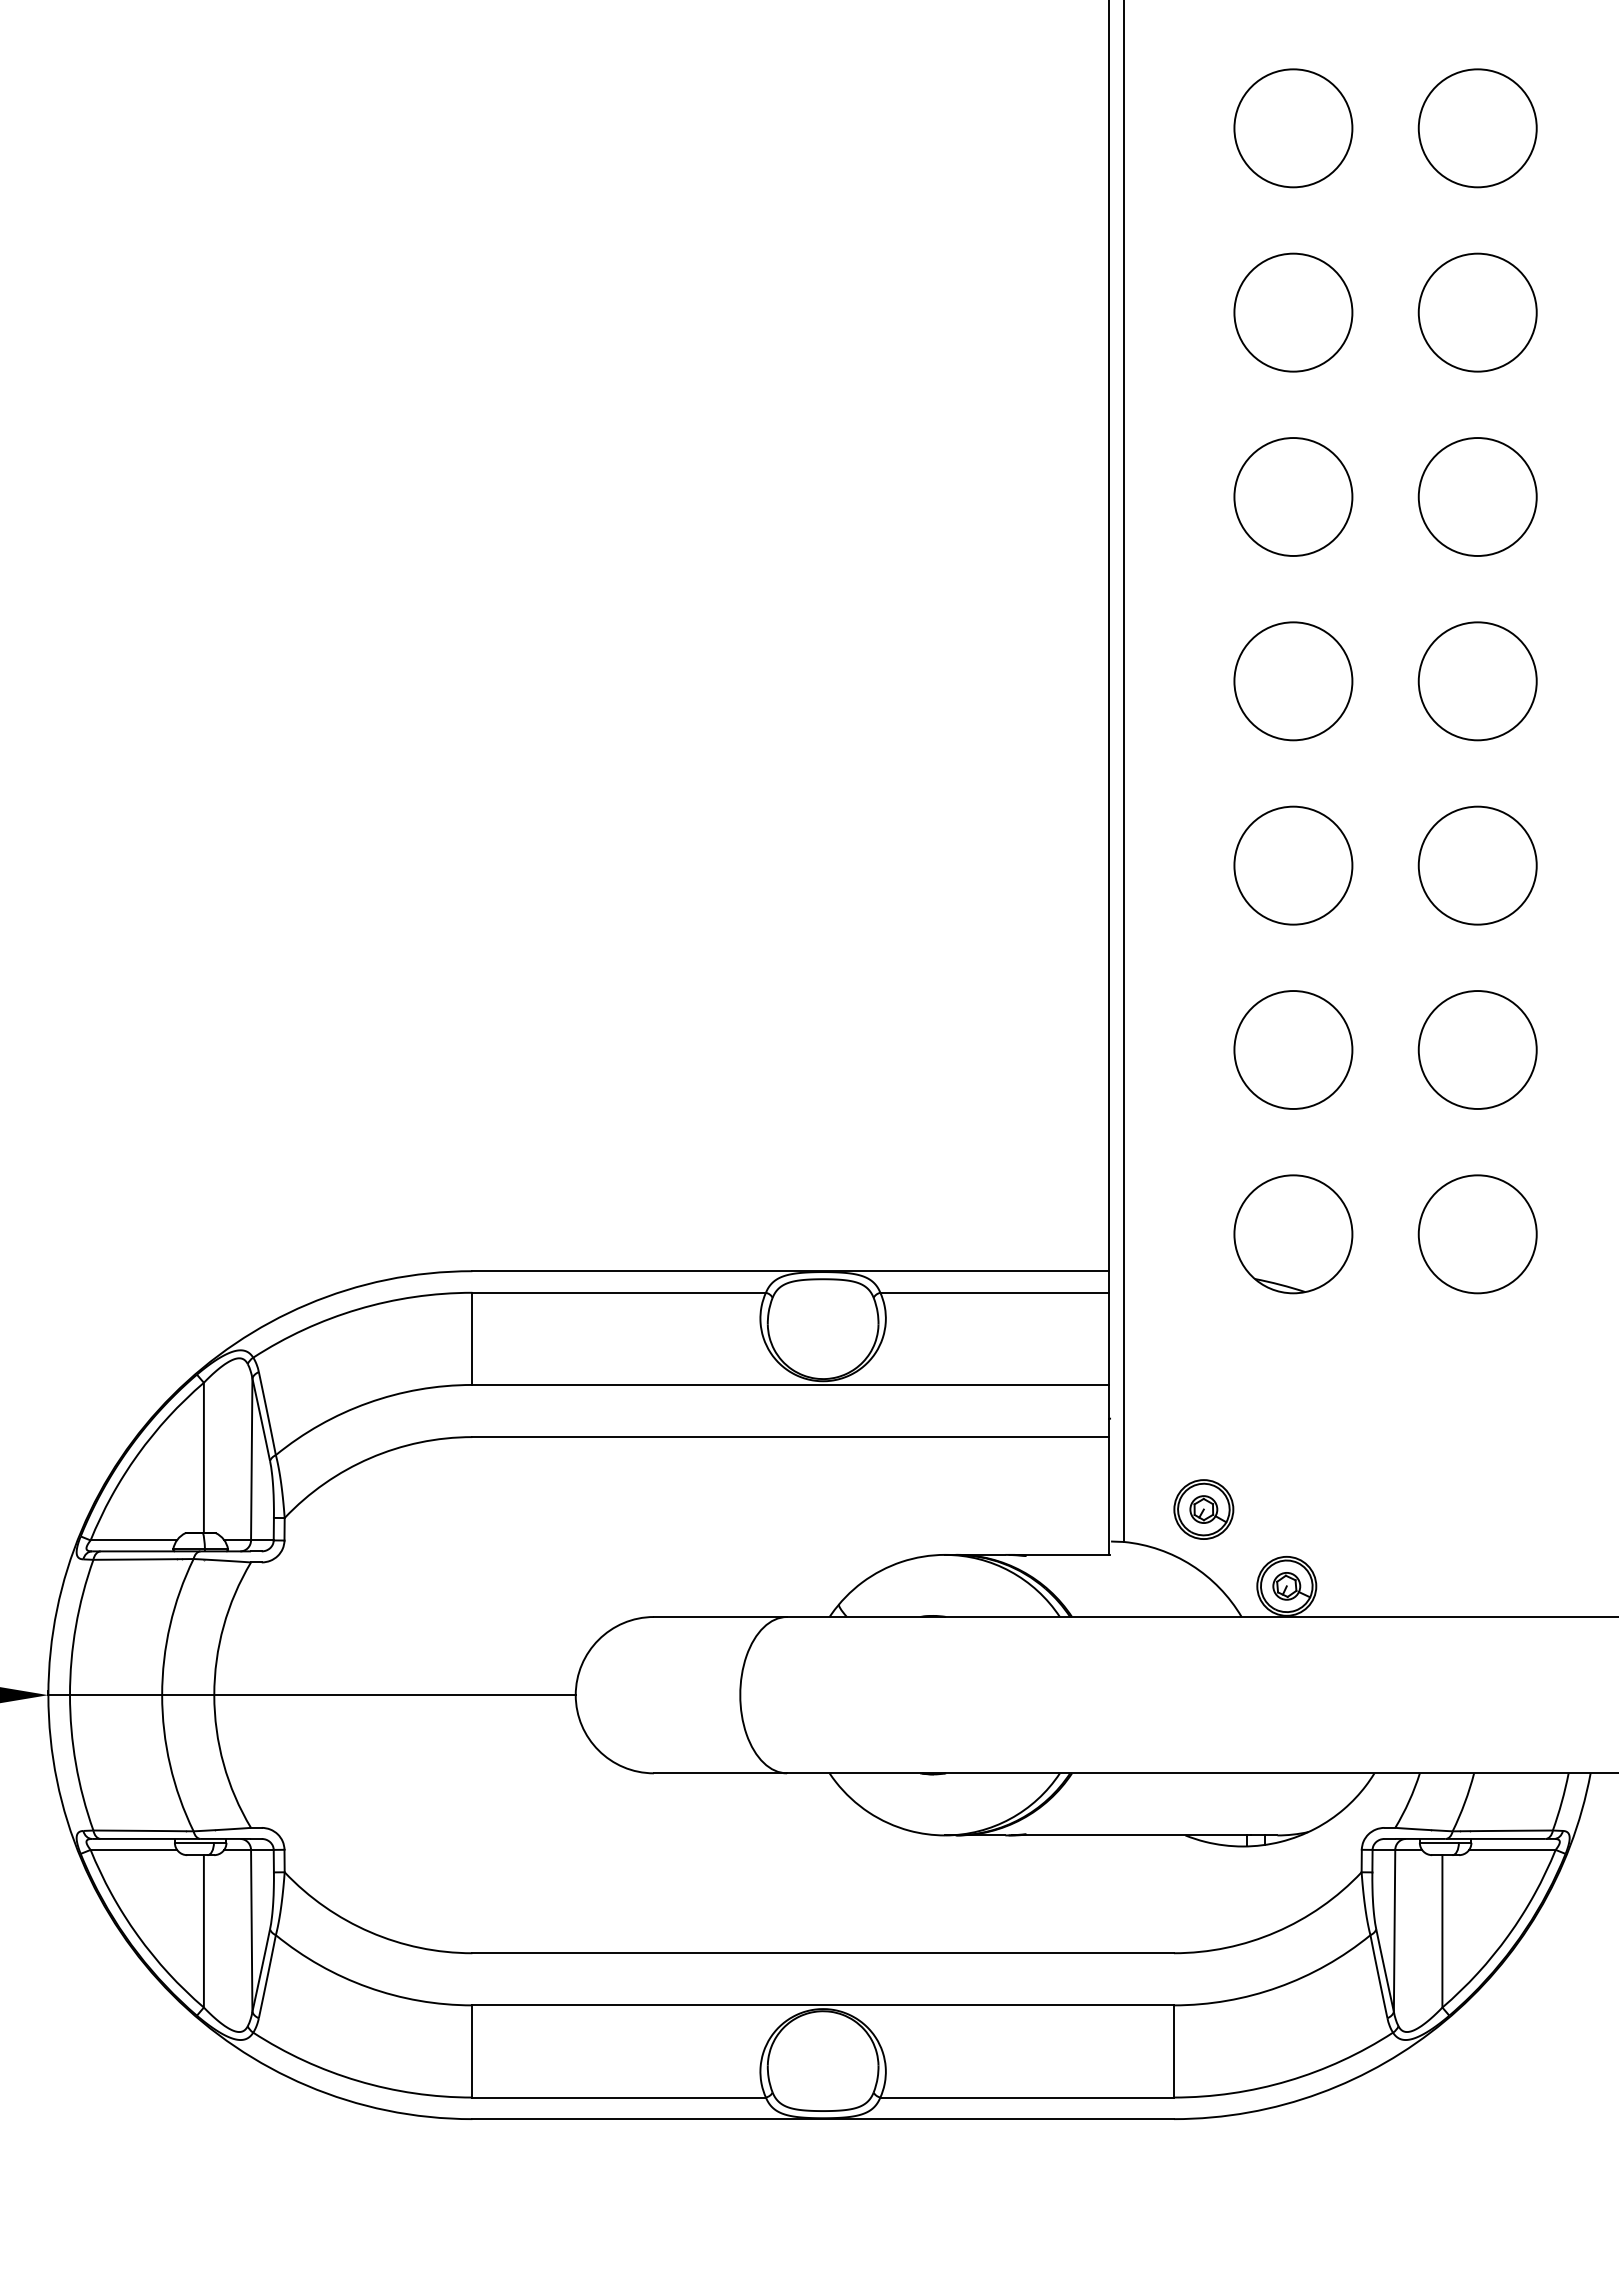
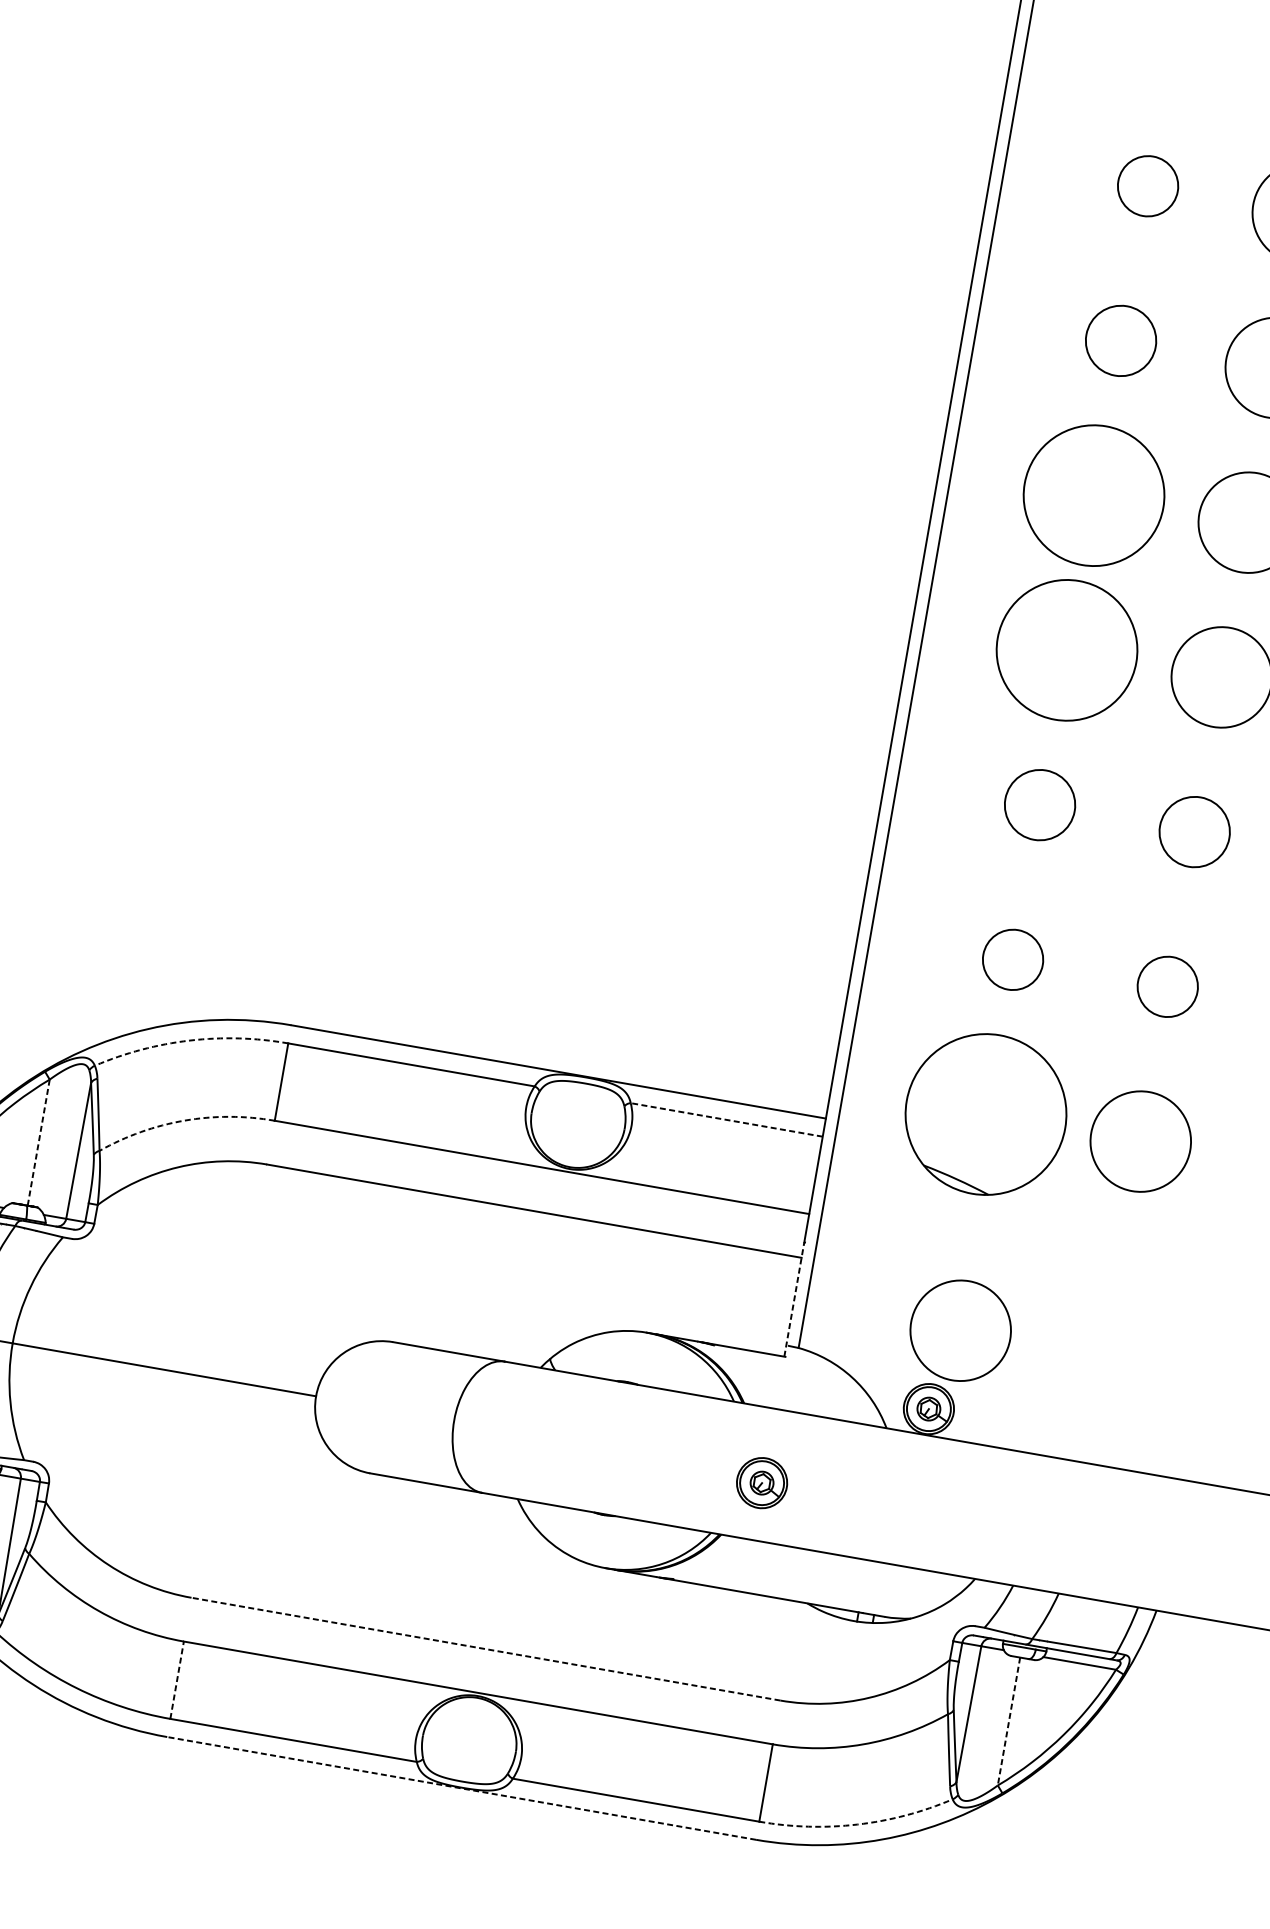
circle: (1293, 128) -> (1148, 186), size x0.6
circle: (1293, 312) -> (1121, 340), size x0.7
circle: (1293, 496) -> (1094, 495), size x1.4
circle: (1293, 681) -> (1067, 650), size x1.4
circle: (1293, 865) -> (1040, 805), size x0.7
circle: (1477, 865) -> (1194, 831), size x0.7
circle: (1293, 1049) -> (1013, 959), size x0.6
circle: (1477, 1049) -> (1167, 986), size x0.6
part: (1293, 1234) -> (986, 1114), size x1.6
line: (994, 1292) -> (726, 1119), solid -> dashed
arc: (358, 1309) -> (190, 1040), solid -> dashed
arc: (368, 1403) -> (184, 1121), solid -> dashed
line: (203, 1457) -> (38, 1142), solid -> dashed
line: (1109, 1486) -> (794, 1299), solid -> dashed
circle: (1307, 1489) -> (960, 1330), added
part: (1203, 1509) -> (761, 1483), moved
line: (1442, 1931) -> (1009, 1721), solid -> dashed
line: (823, 1953) -> (486, 1649), solid -> dashed
line: (472, 2050) -> (177, 1679), solid -> dashed
arc: (1288, 2080) -> (857, 1824), solid -> dashed
line: (823, 2119) -> (461, 1788), solid -> dashed

